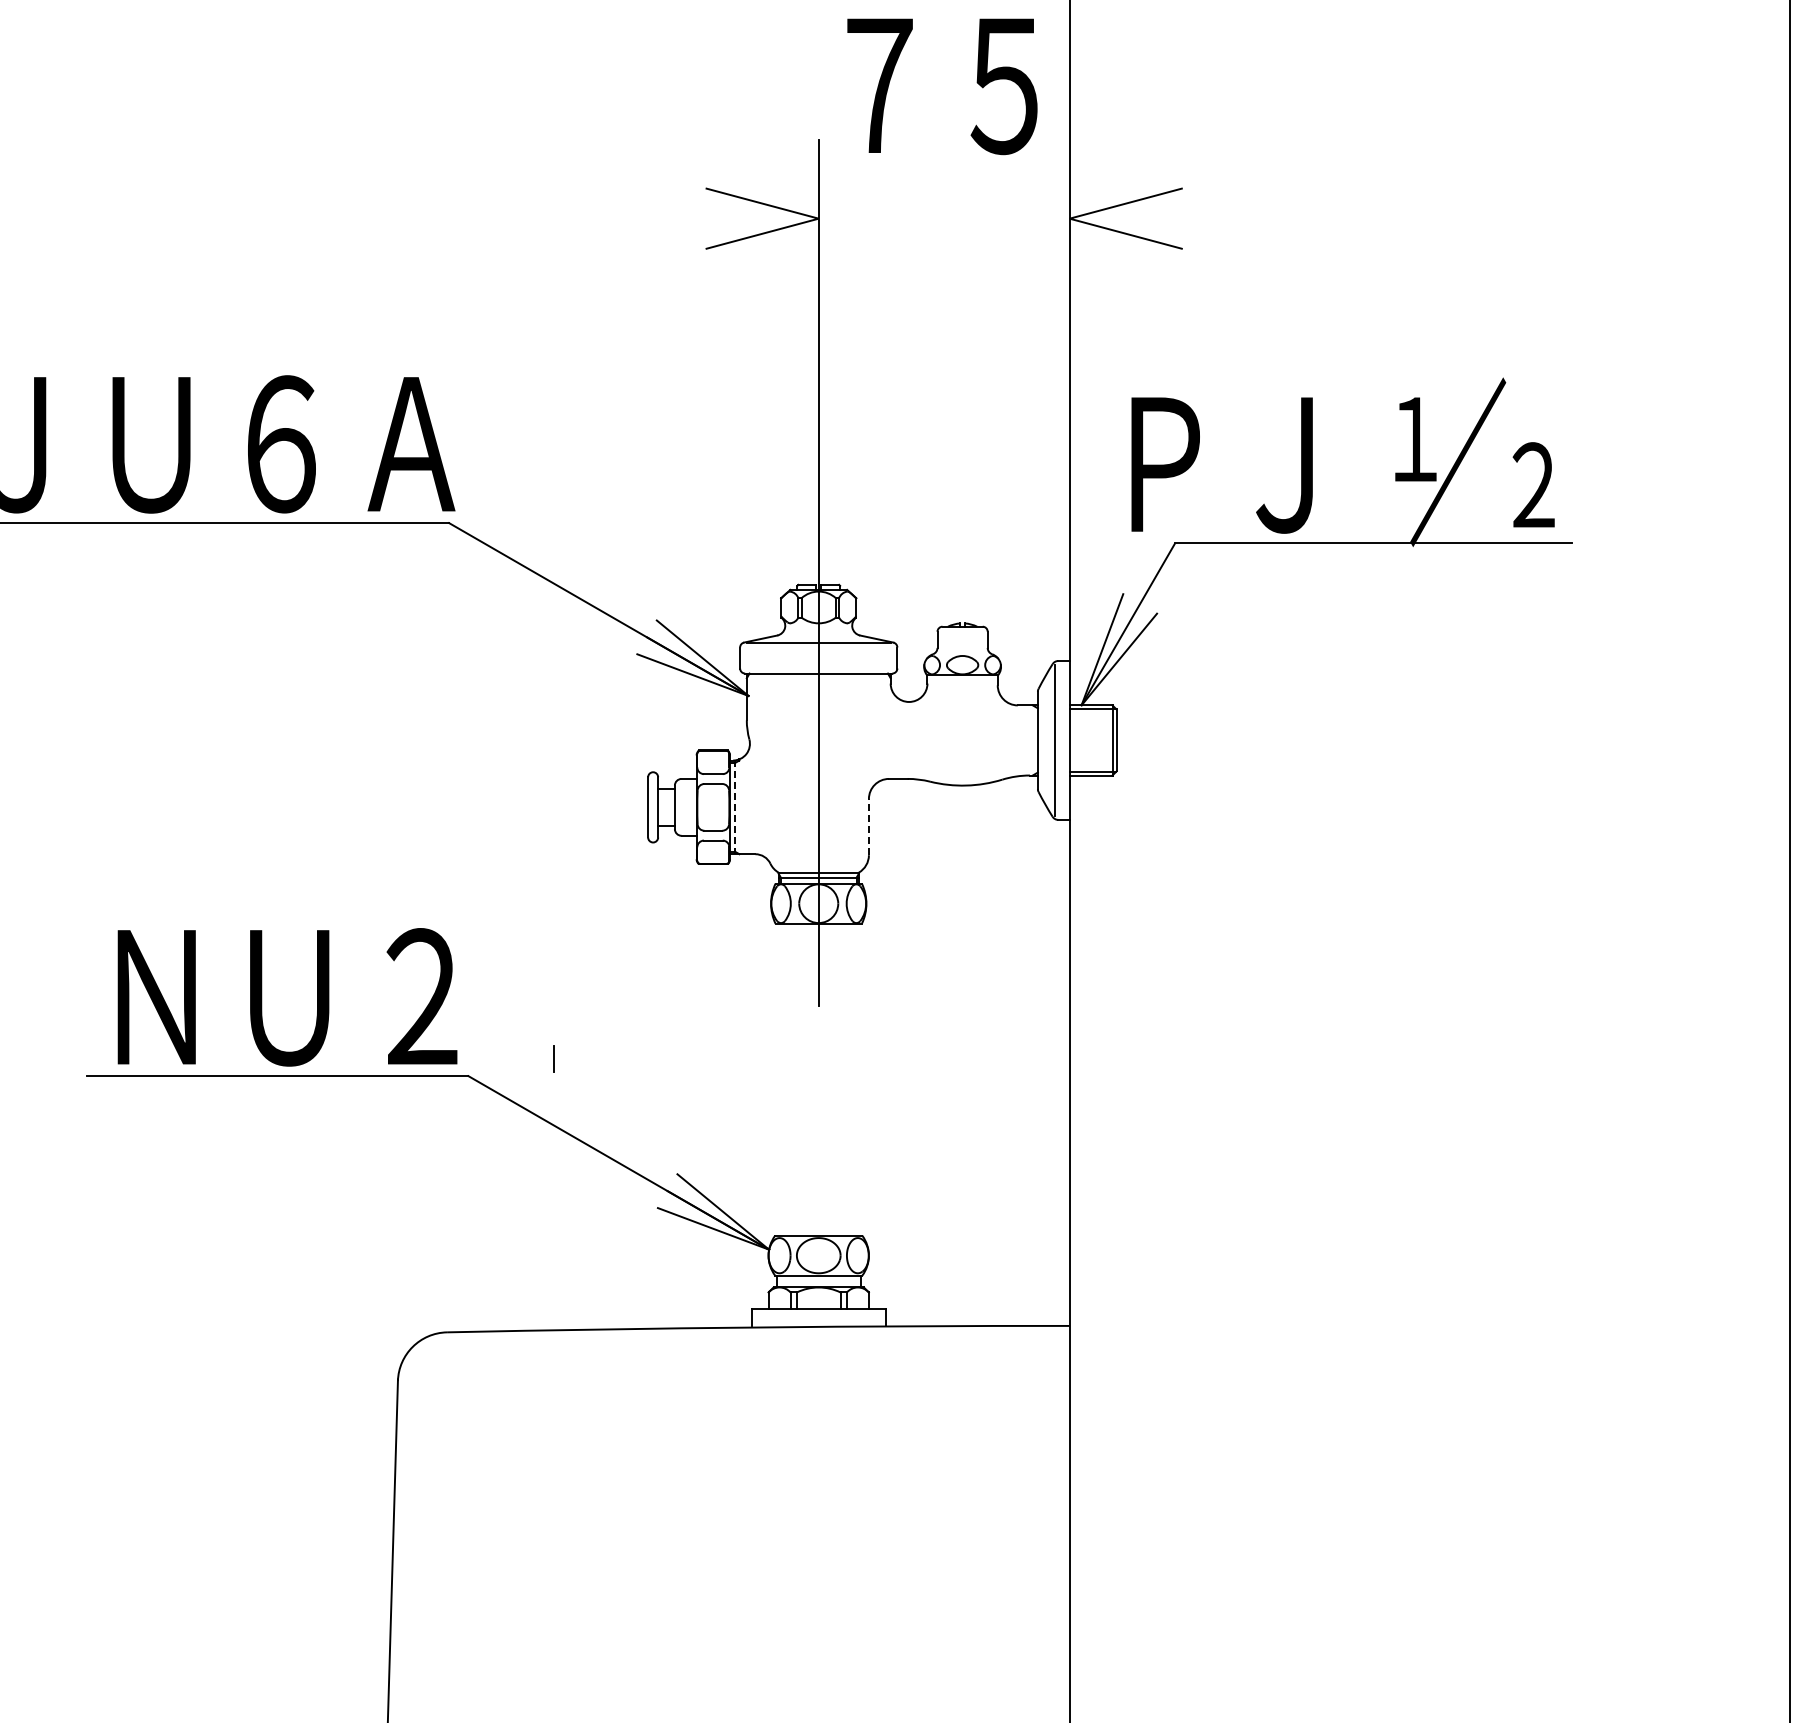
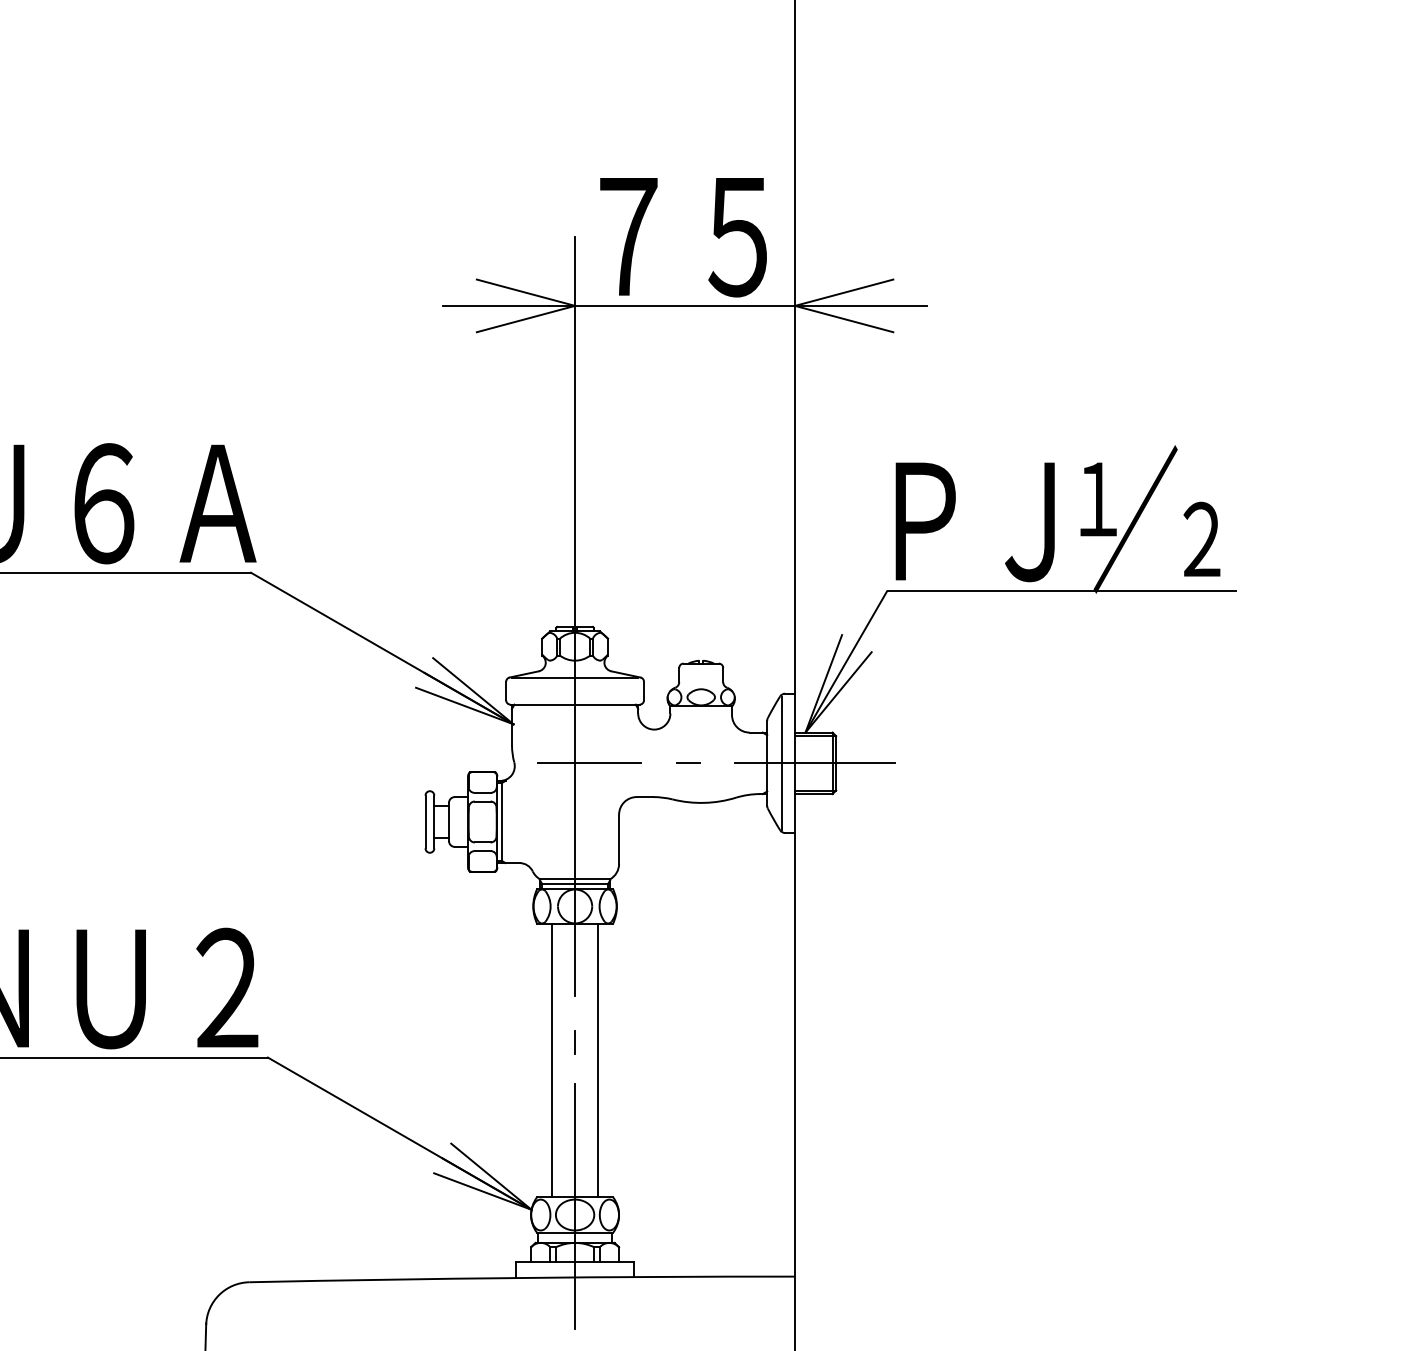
text: (942, 86) -> (683, 237), moved
line: (944, 218) -> (685, 305), added
text: (1221, 465) -> (974, 522), moved
line: (947, 739) -> (687, 762), added
line: (834, 740) -> (588, 763), added
line: (1092, 740) -> (815, 763), added
line: (735, 807) -> (502, 822), dashed -> solid
line: (868, 826) -> (618, 838), dashed -> solid
line: (553, 1058) -> (574, 1042), moved
line: (792, 1079) -> (552, 1060), added
line: (845, 1079) -> (598, 1060), added
line: (818, 1245) -> (574, 1206), added

